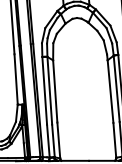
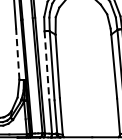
line: (16, 78) -> (18, 53), solid -> dashed
line: (44, 90) -> (46, 65), solid -> dashed

